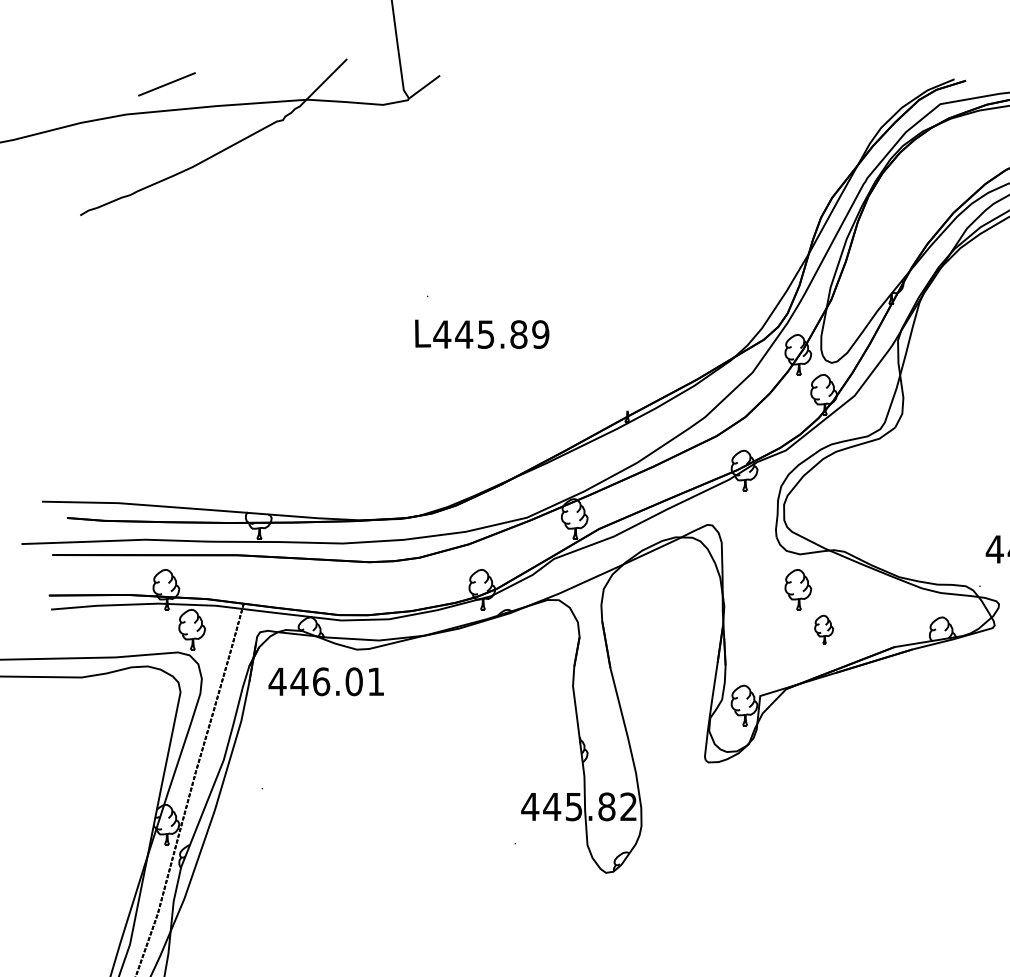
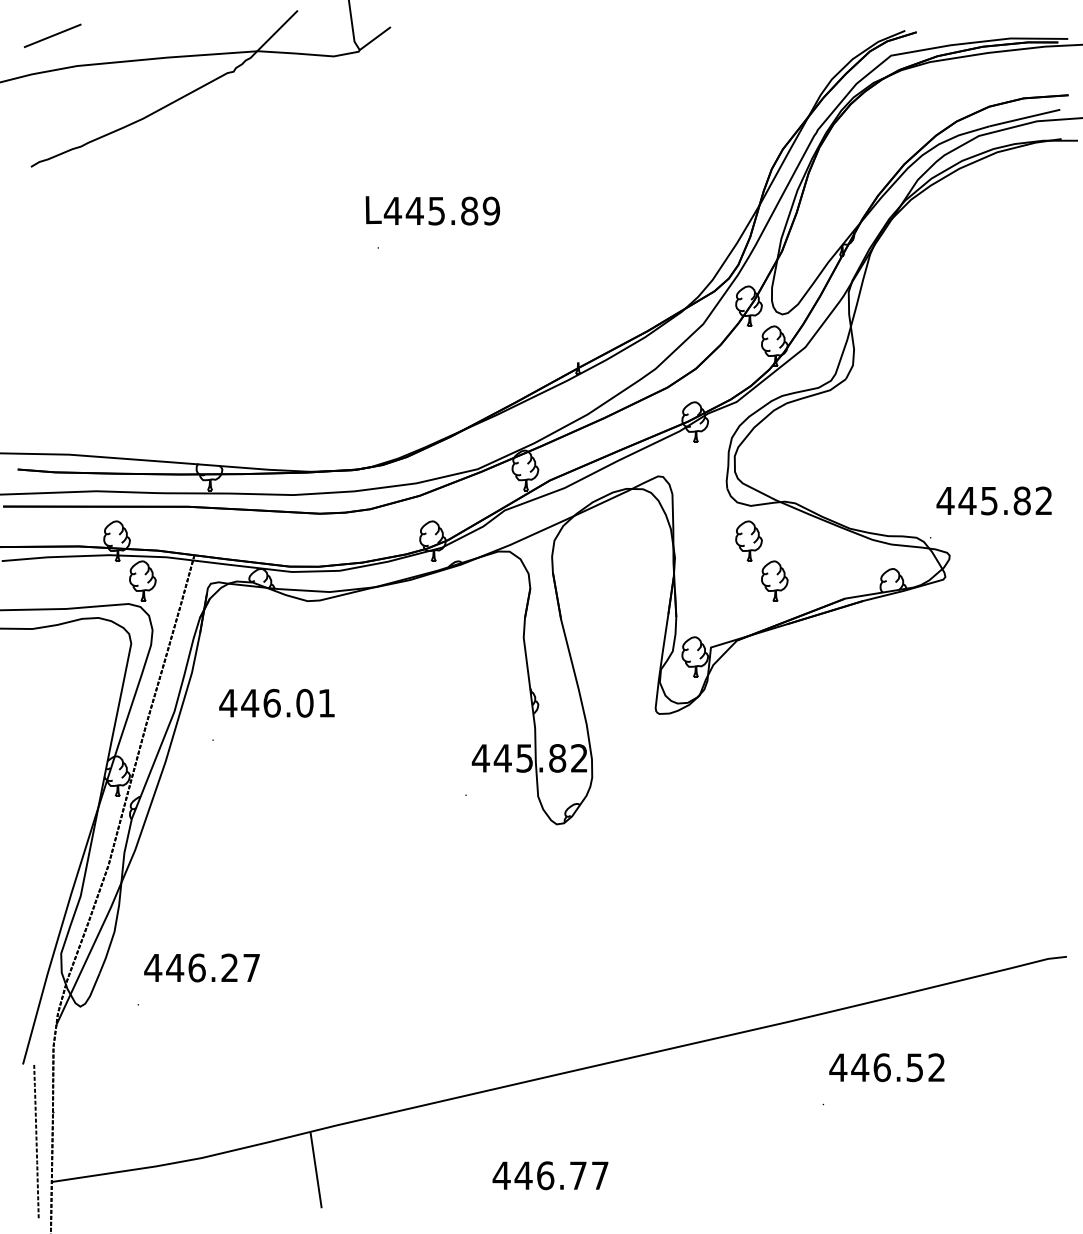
line: (166, 83) -> (52, 35), moved
text: (481, 333) -> (432, 210), moved
part: (823, 628) -> (774, 580), size x1.43
text: (325, 681) -> (276, 703), moved

